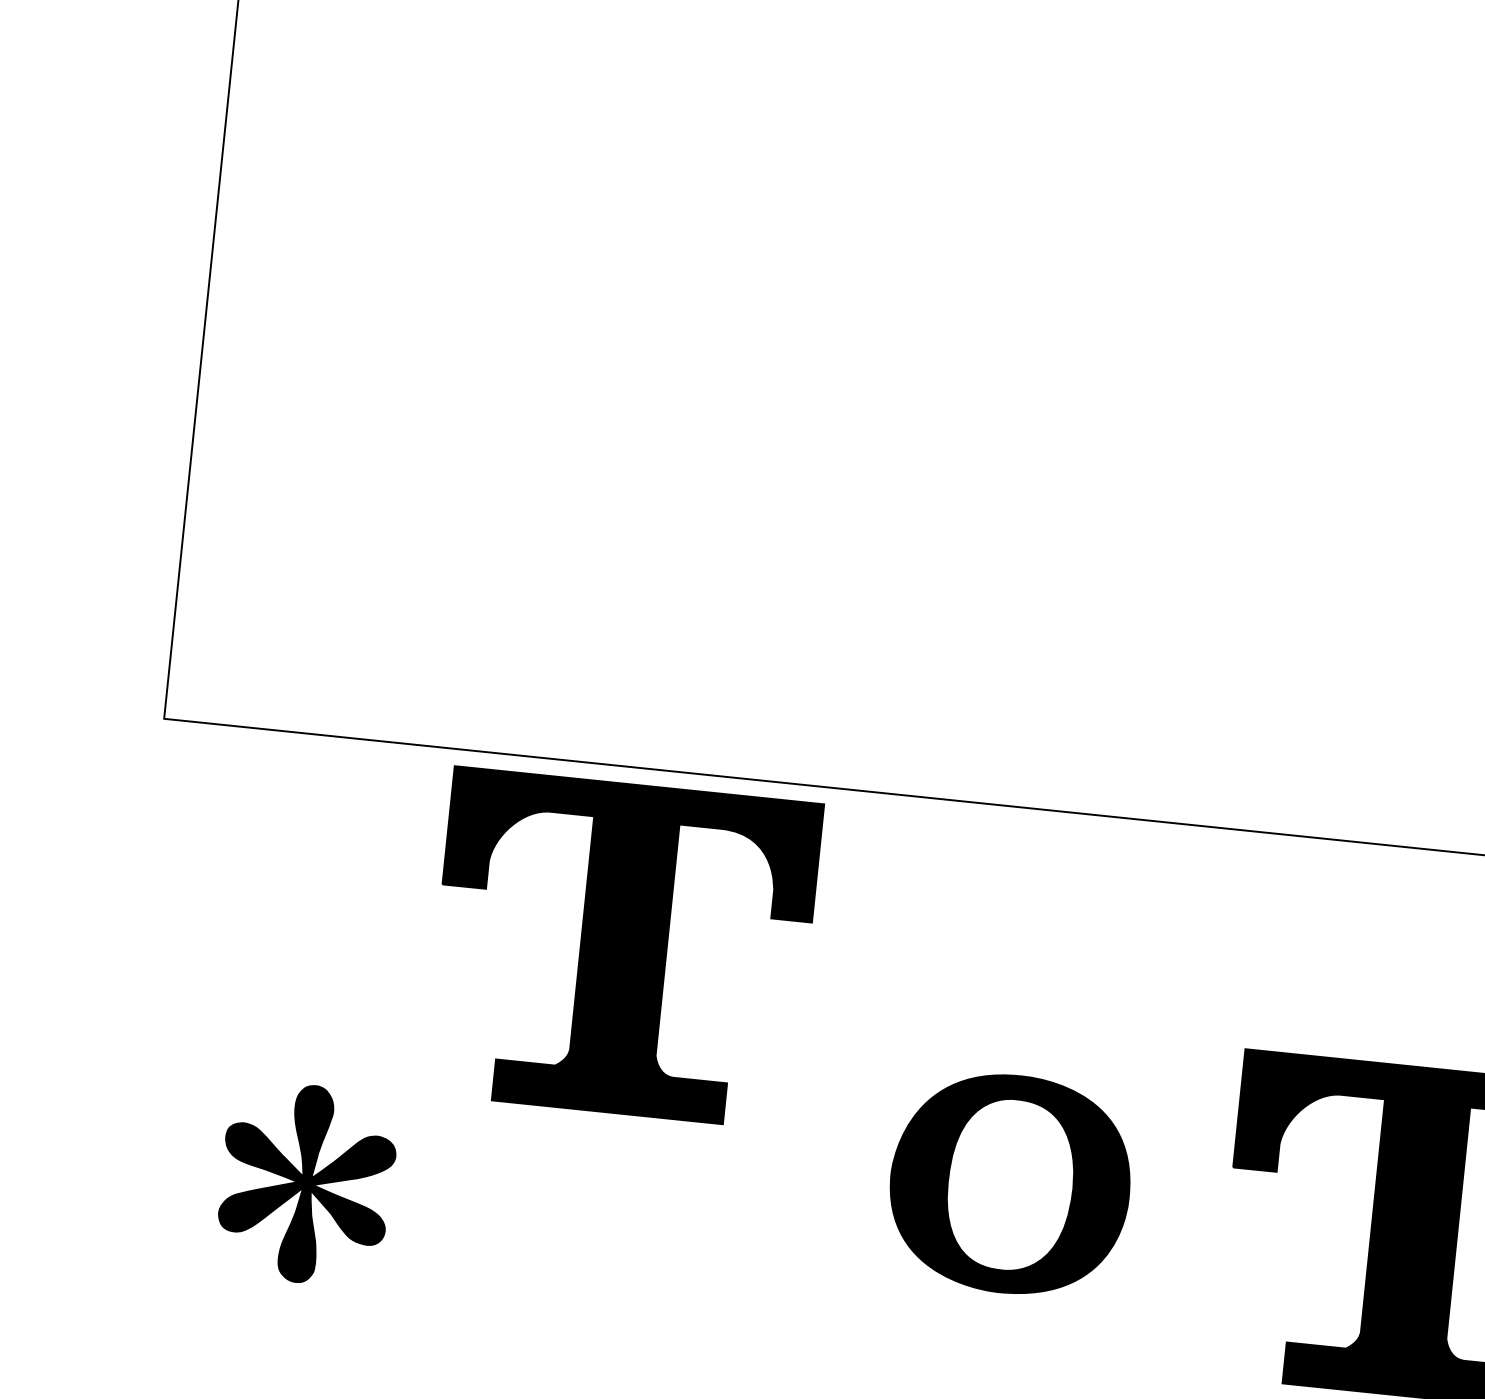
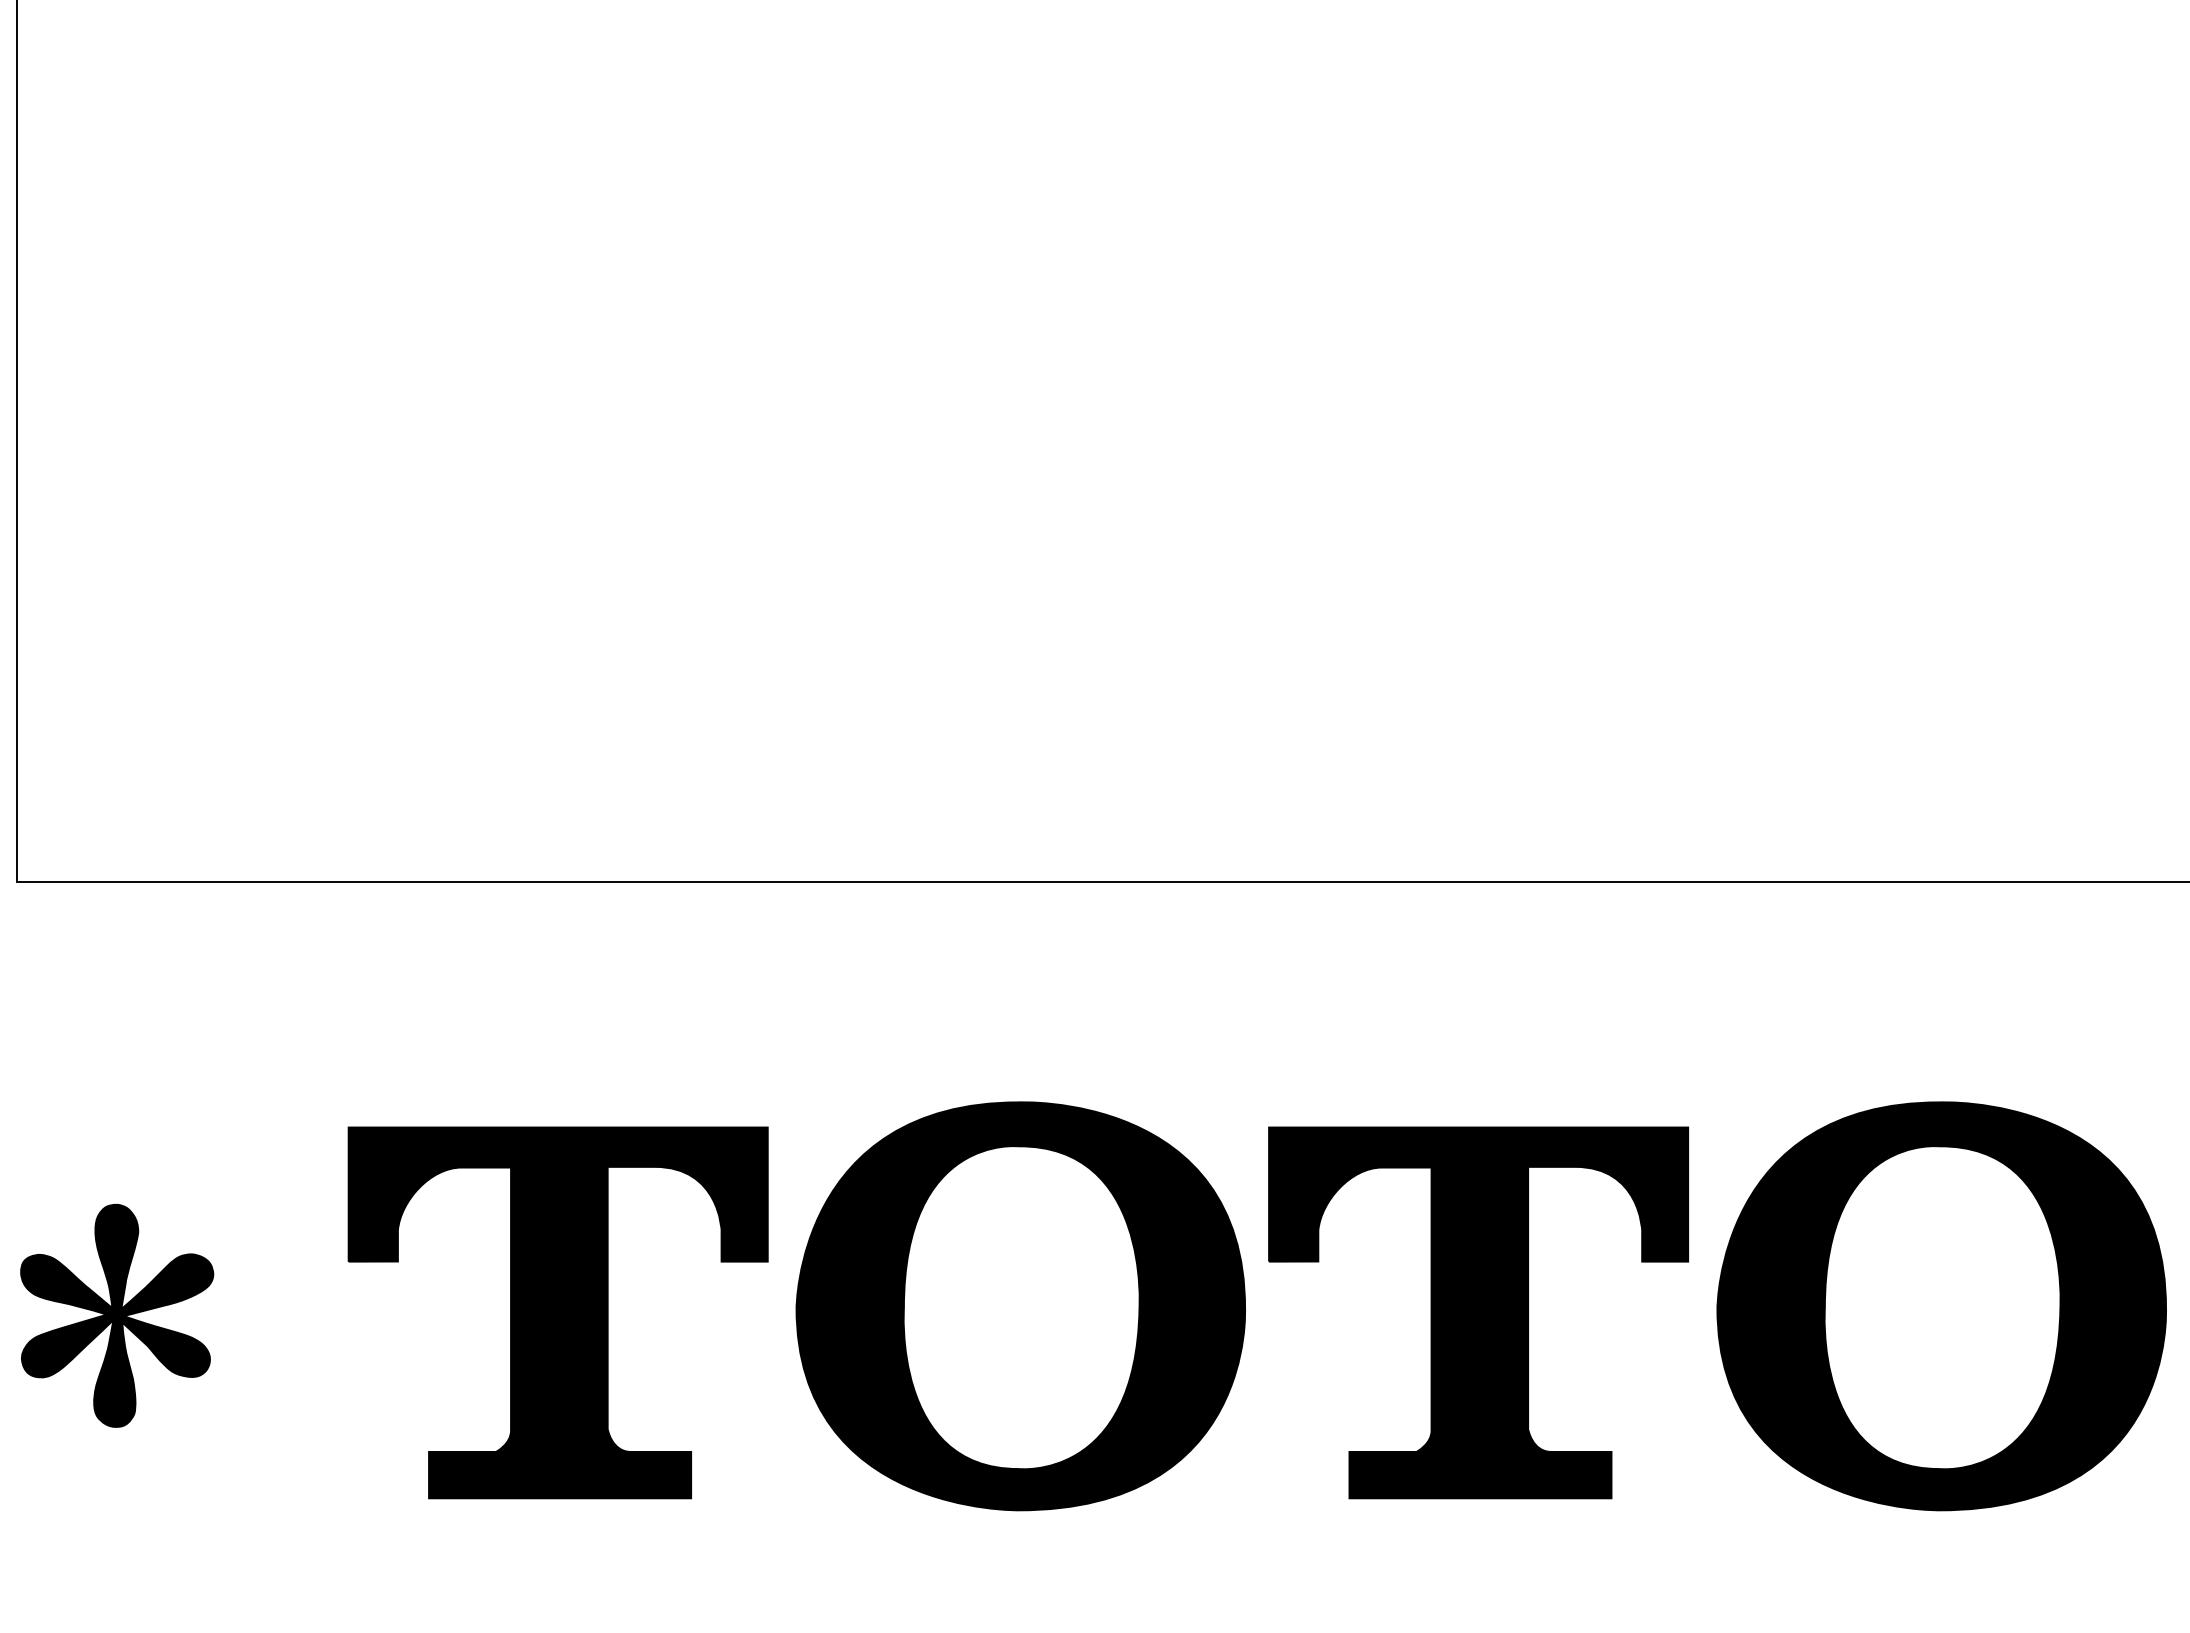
part: (621, 948) -> (557, 1312), moved
part: (307, 1183) -> (117, 1315), moved
part: (1010, 1184) -> (1020, 1306), size x1.67

